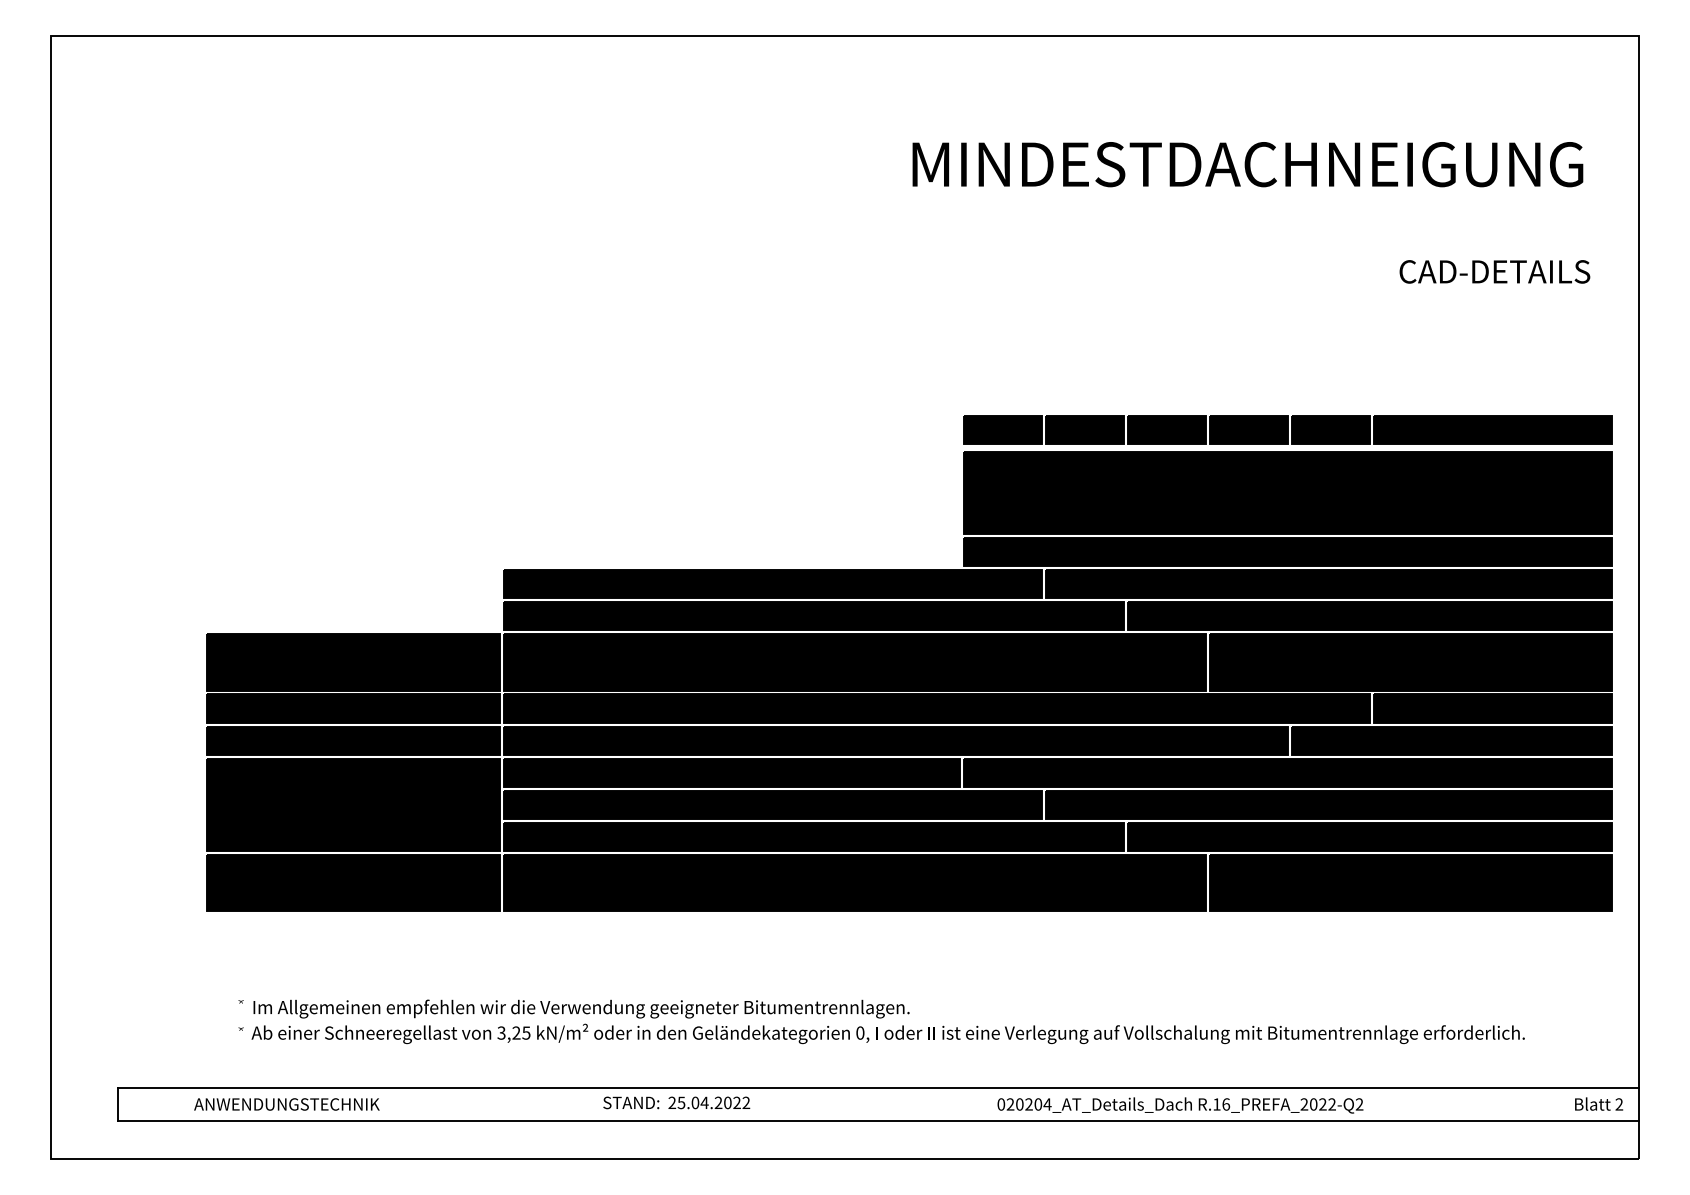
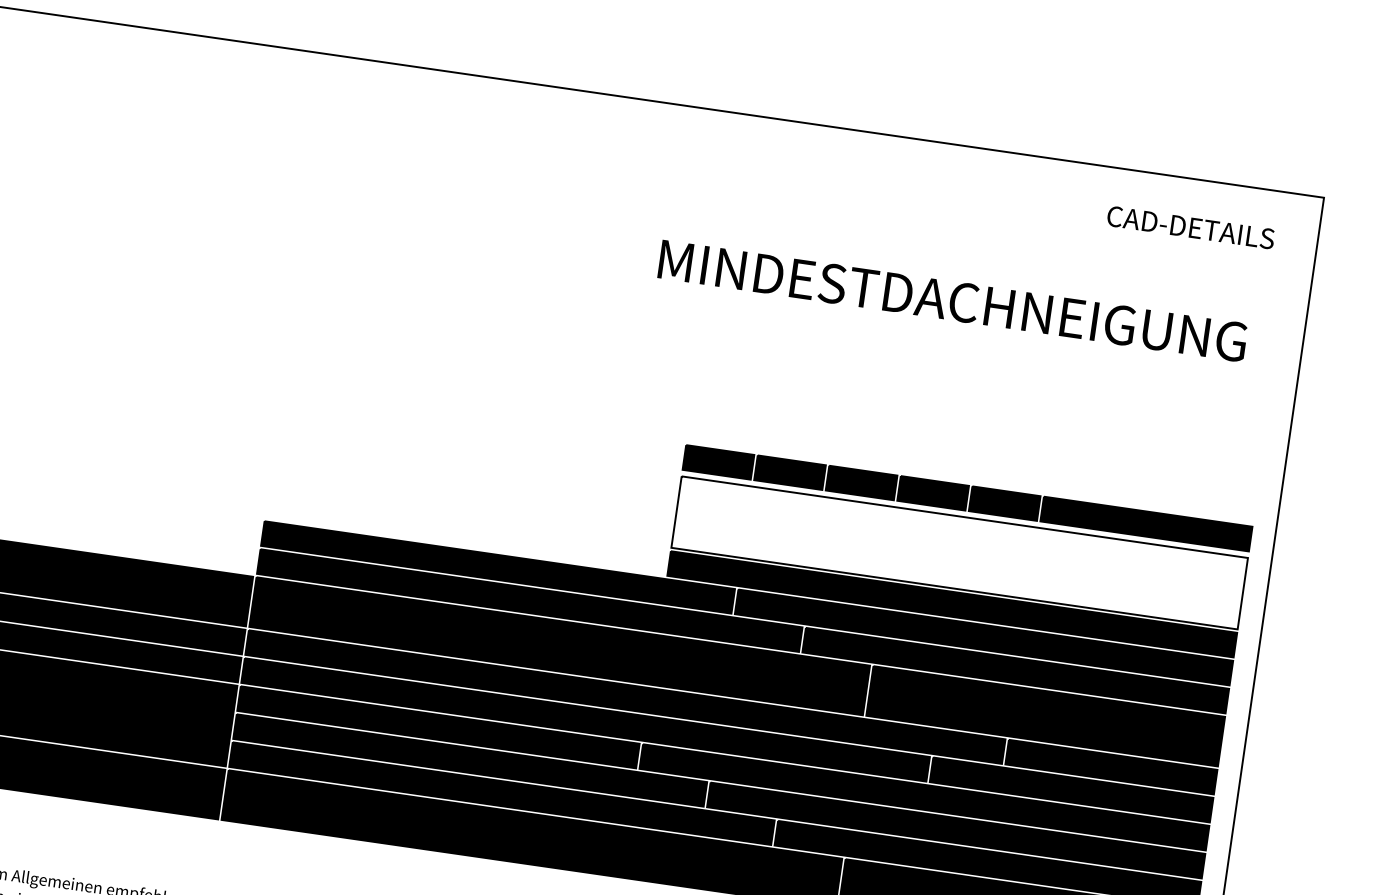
text: (1247, 164) -> (952, 300), moved
text: (1494, 271) -> (1190, 227), moved
fill: (1288, 492) -> (959, 552), removed

